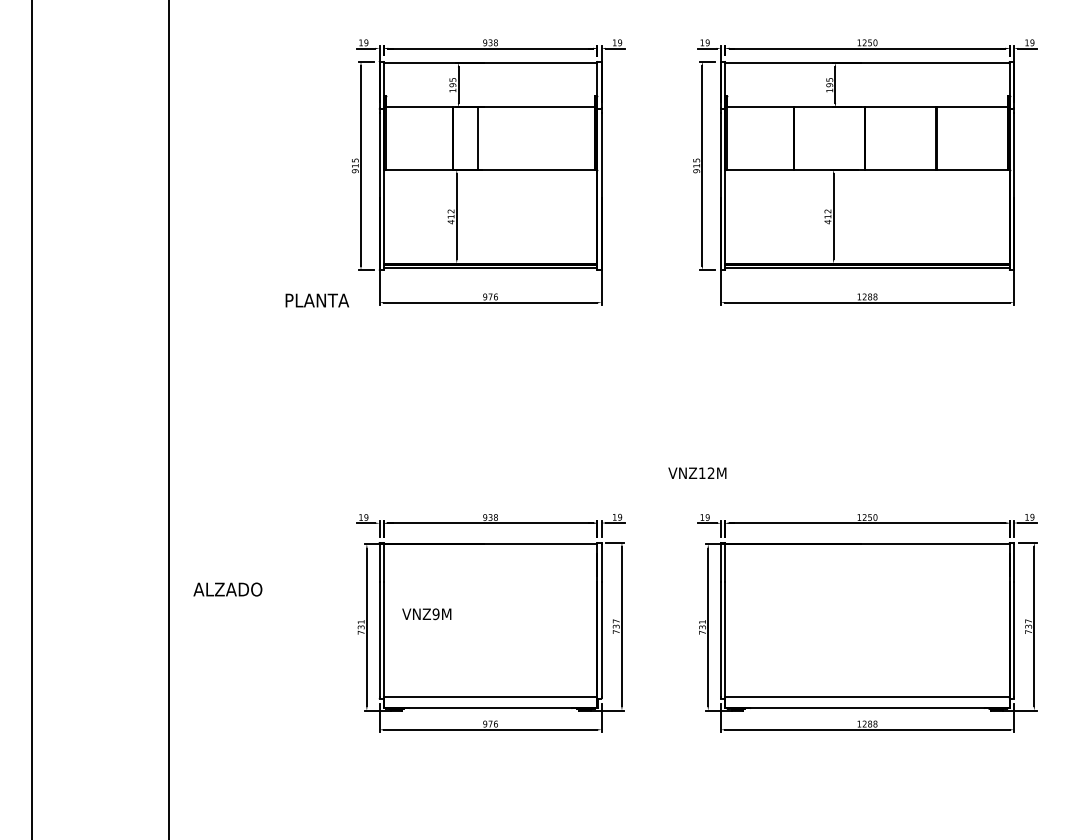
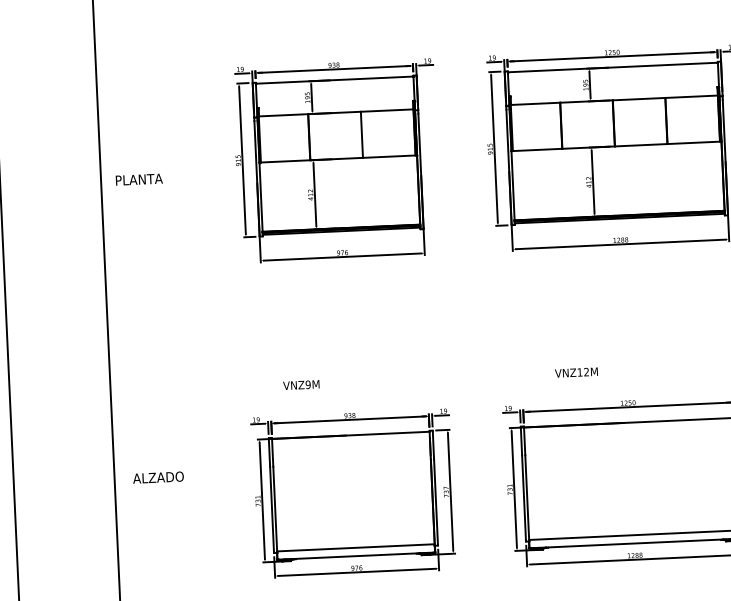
line: (478, 138) -> (362, 134), moved
text: (317, 300) -> (139, 179), moved
text: (697, 472) -> (576, 372), moved
text: (426, 614) -> (301, 385), moved

